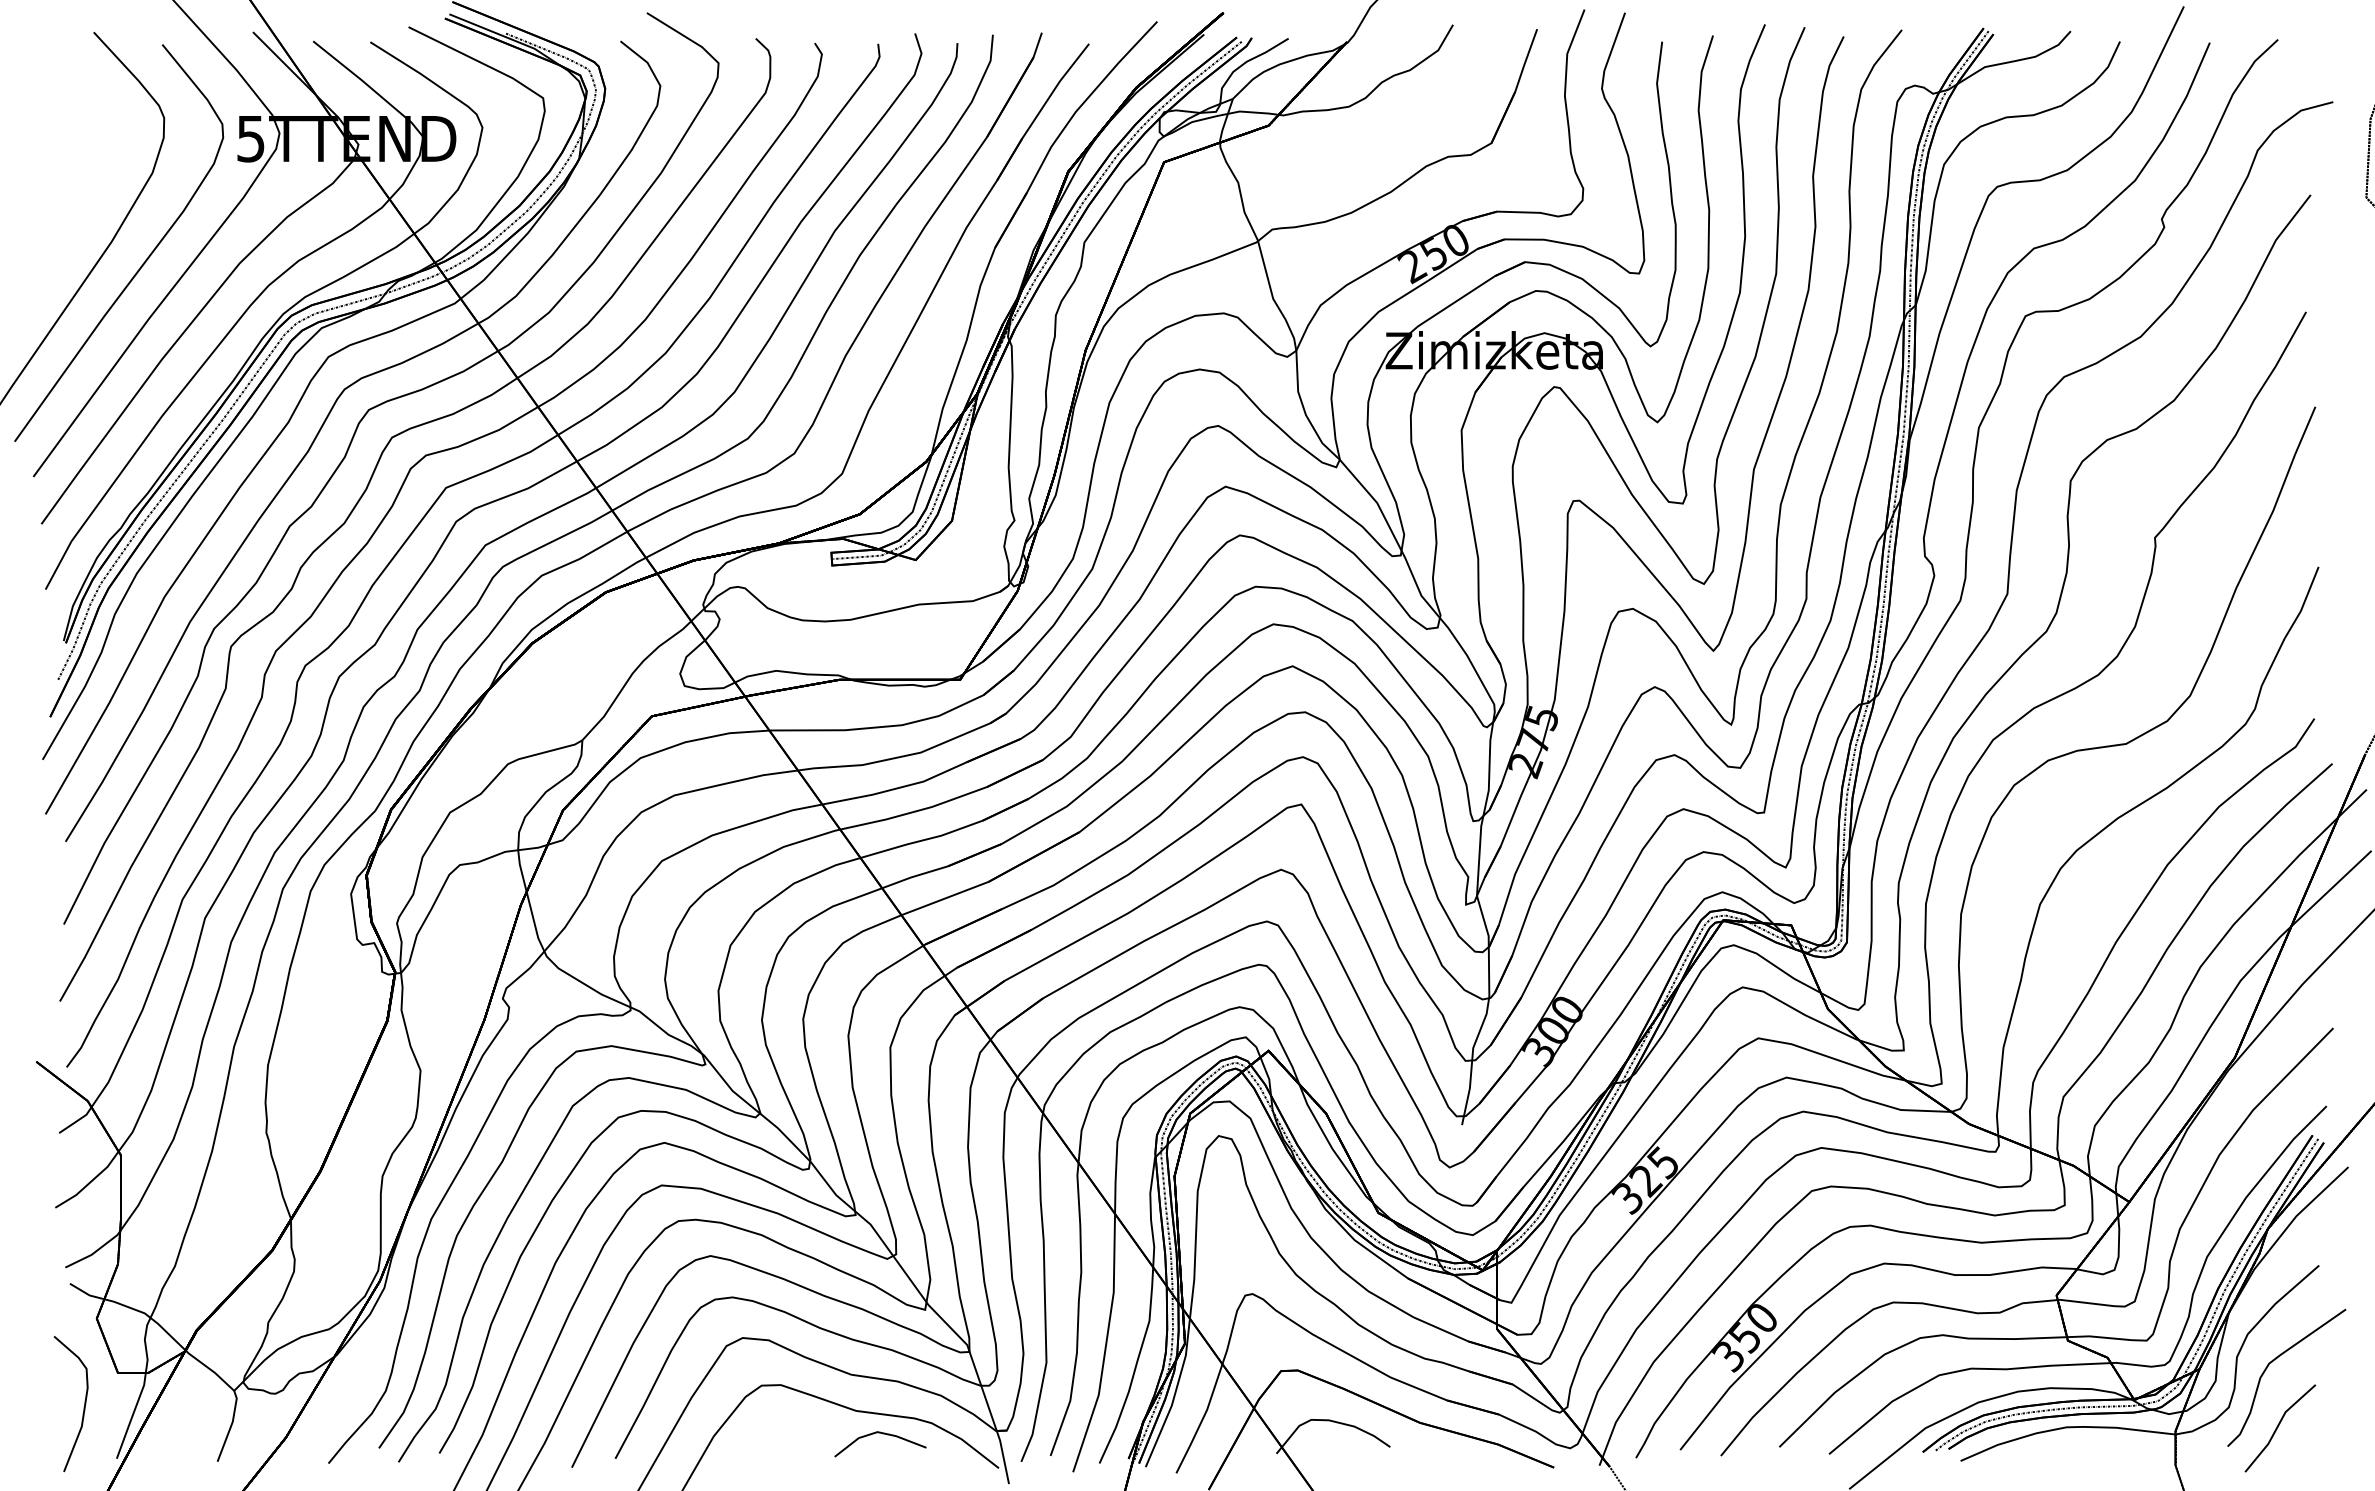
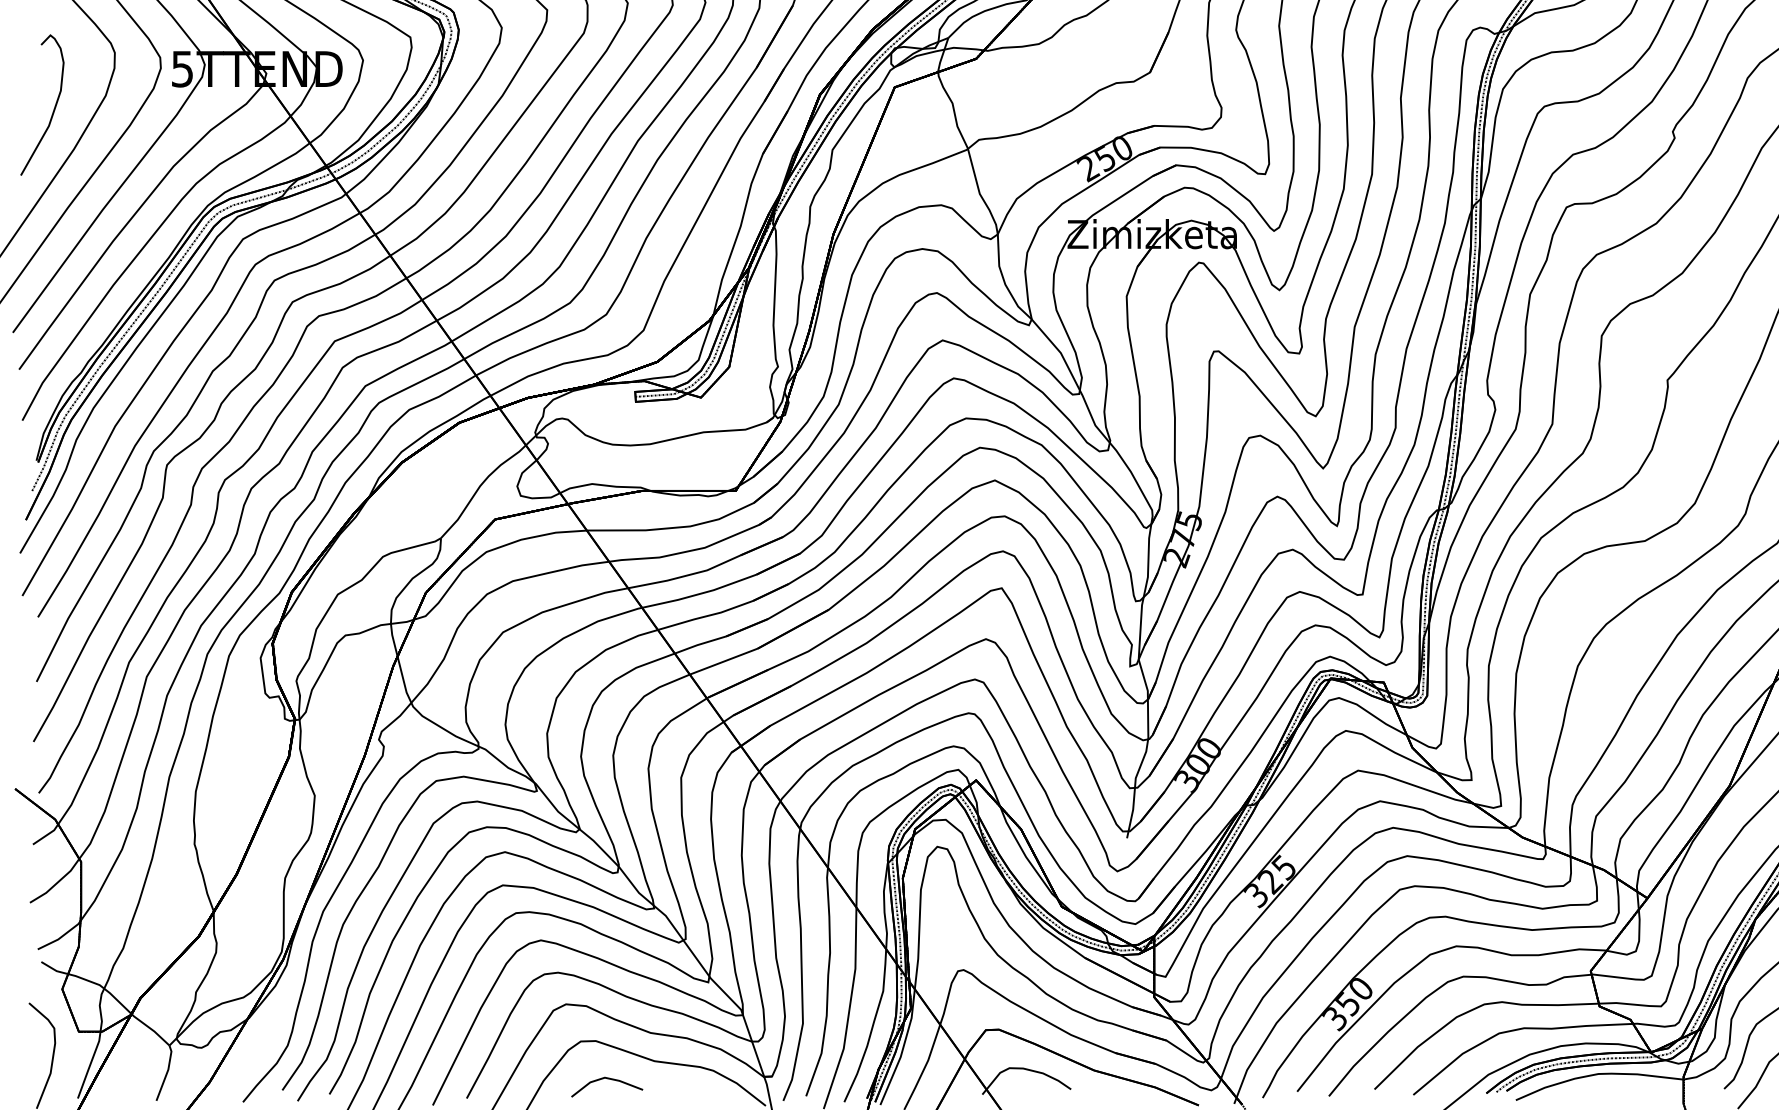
curve: (86, 188) -> (54, 107), added
line: (882, 1434) -> (608, 1079), moved

